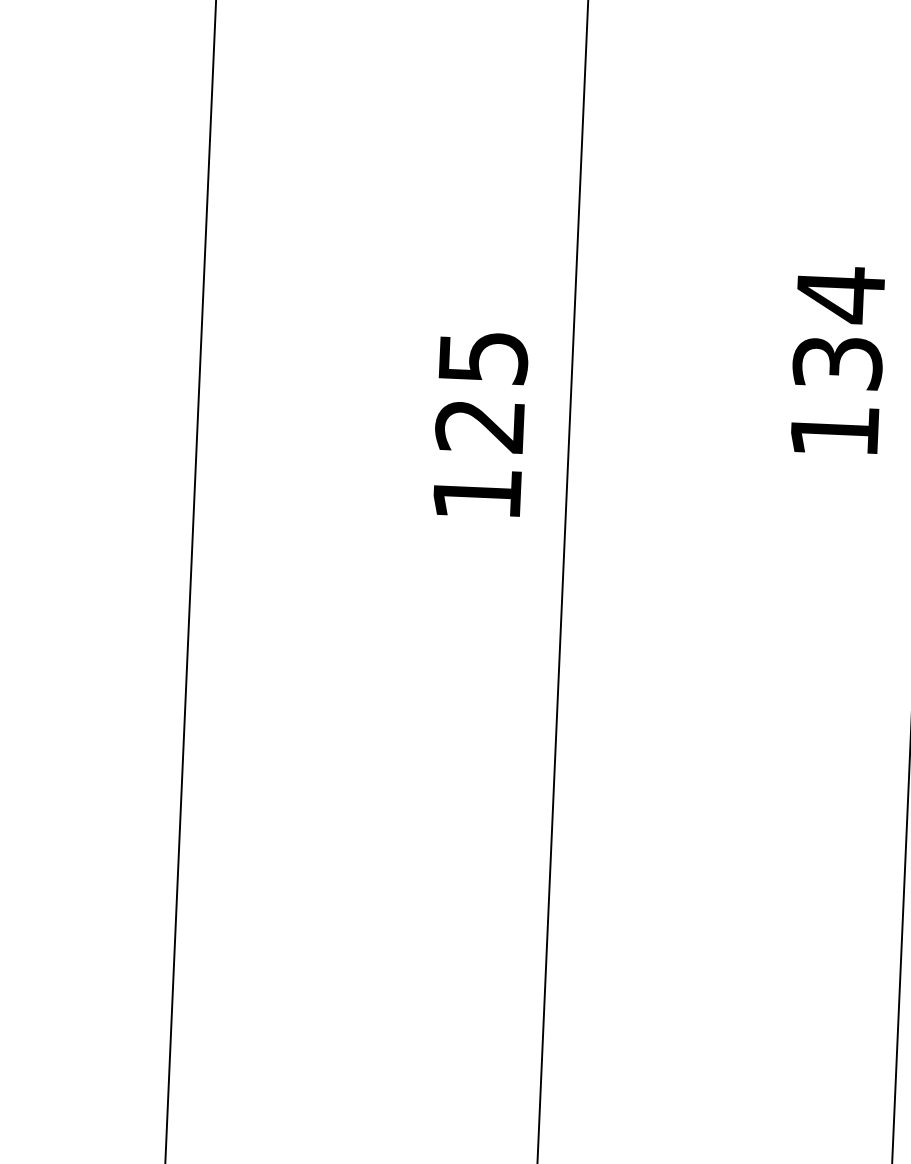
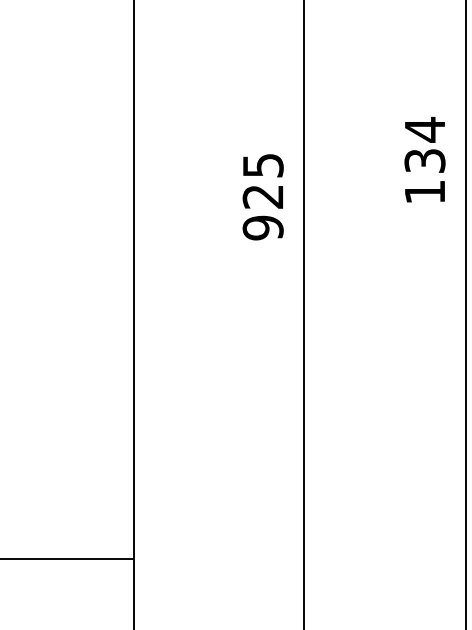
text: (475, 493) -> (262, 227), 125 -> 925

